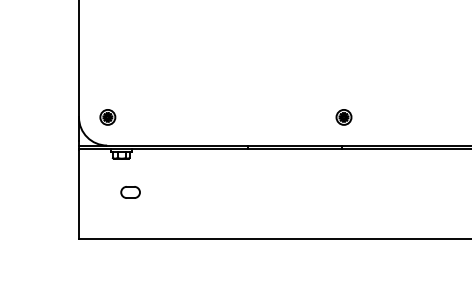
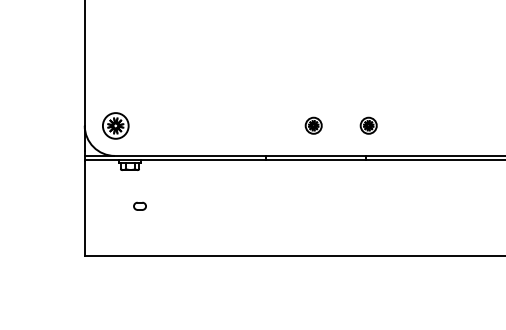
part: (107, 117) -> (115, 125), size x1.6
part: (292, 117) -> (313, 125), added
part: (130, 192) -> (139, 206), size x0.6

